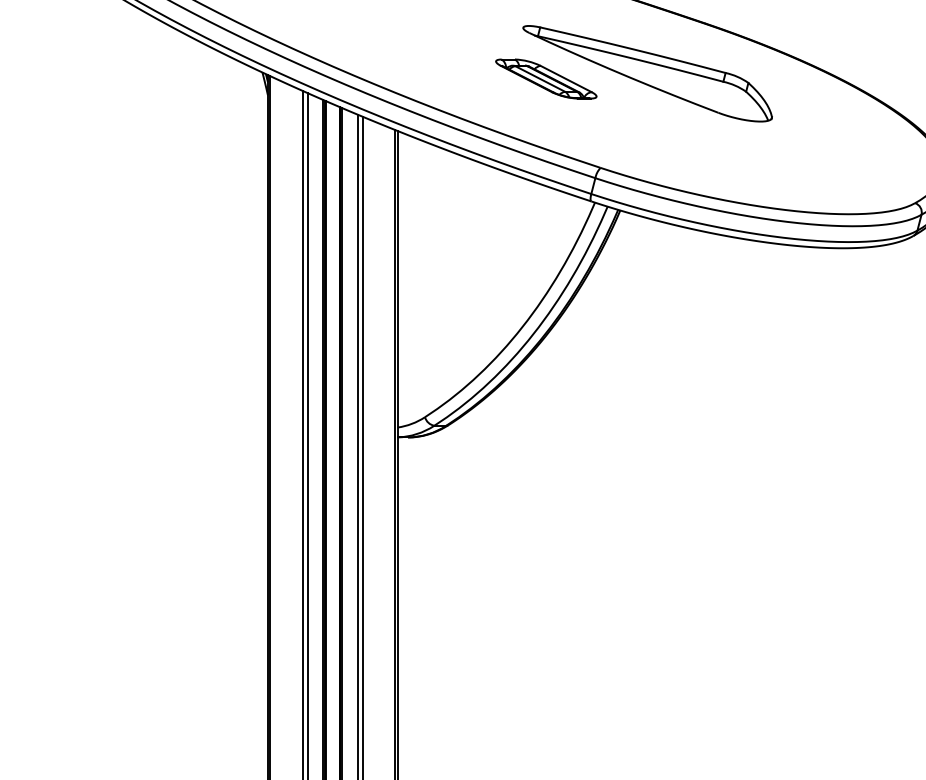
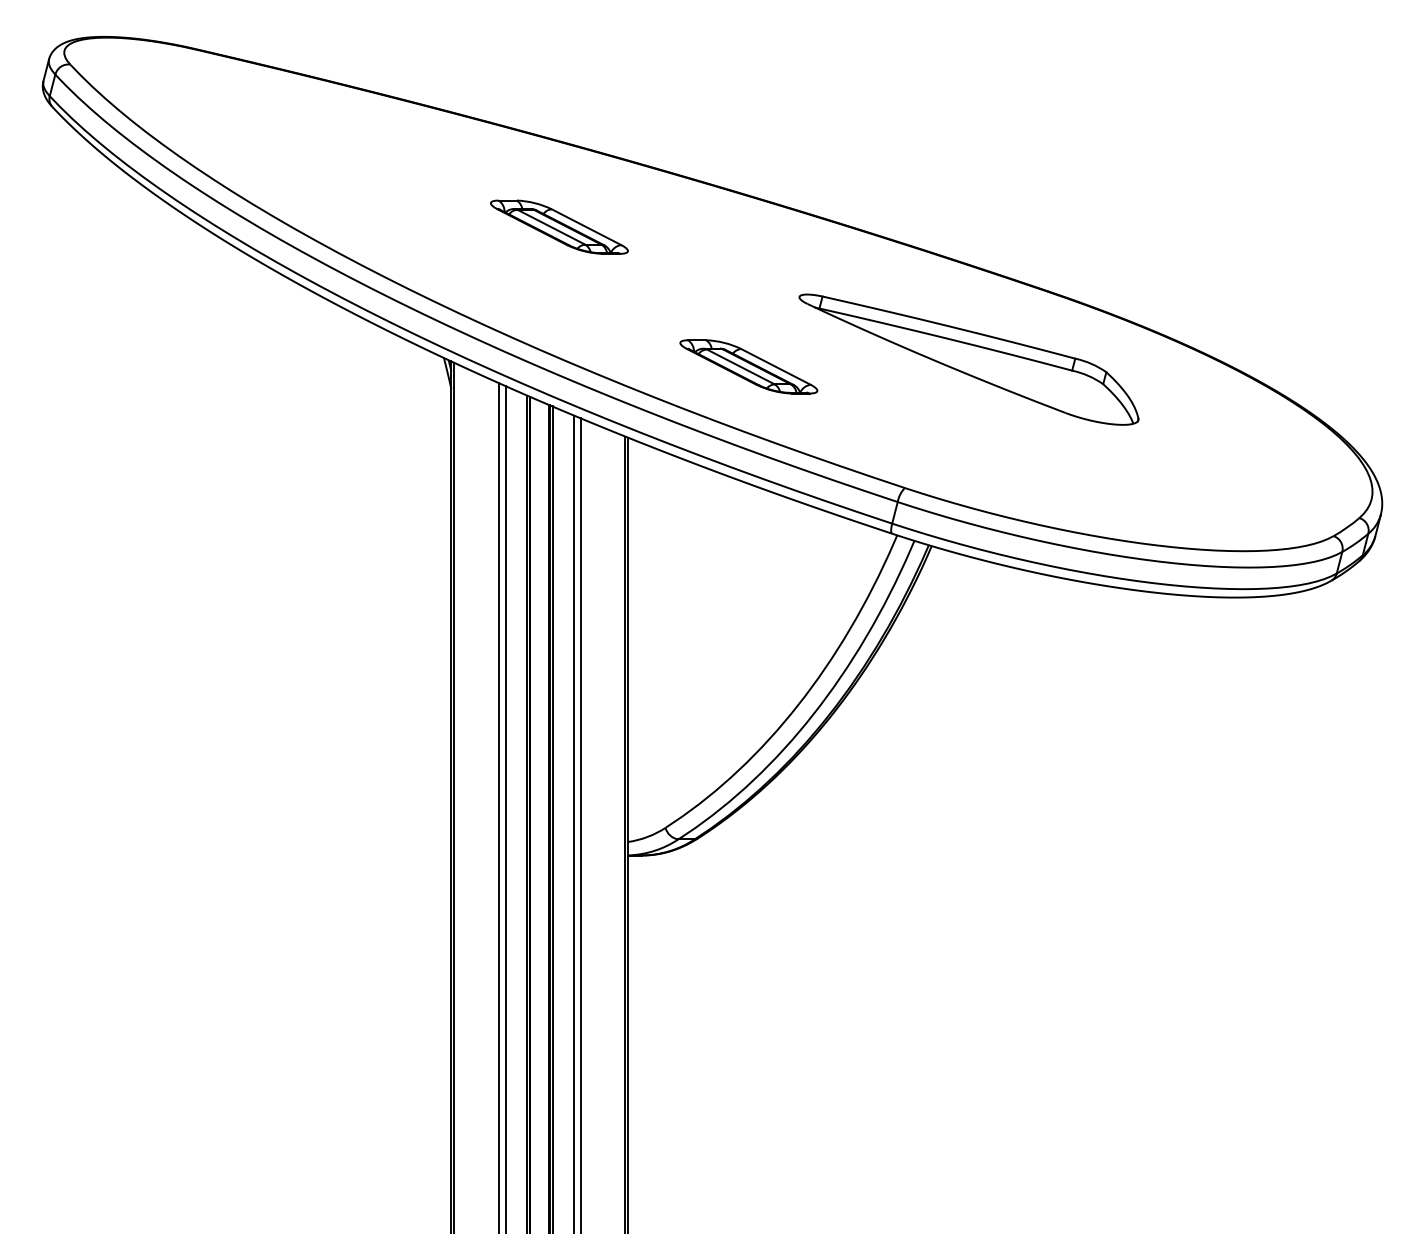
part: (546, 78) -> (748, 366), moved

